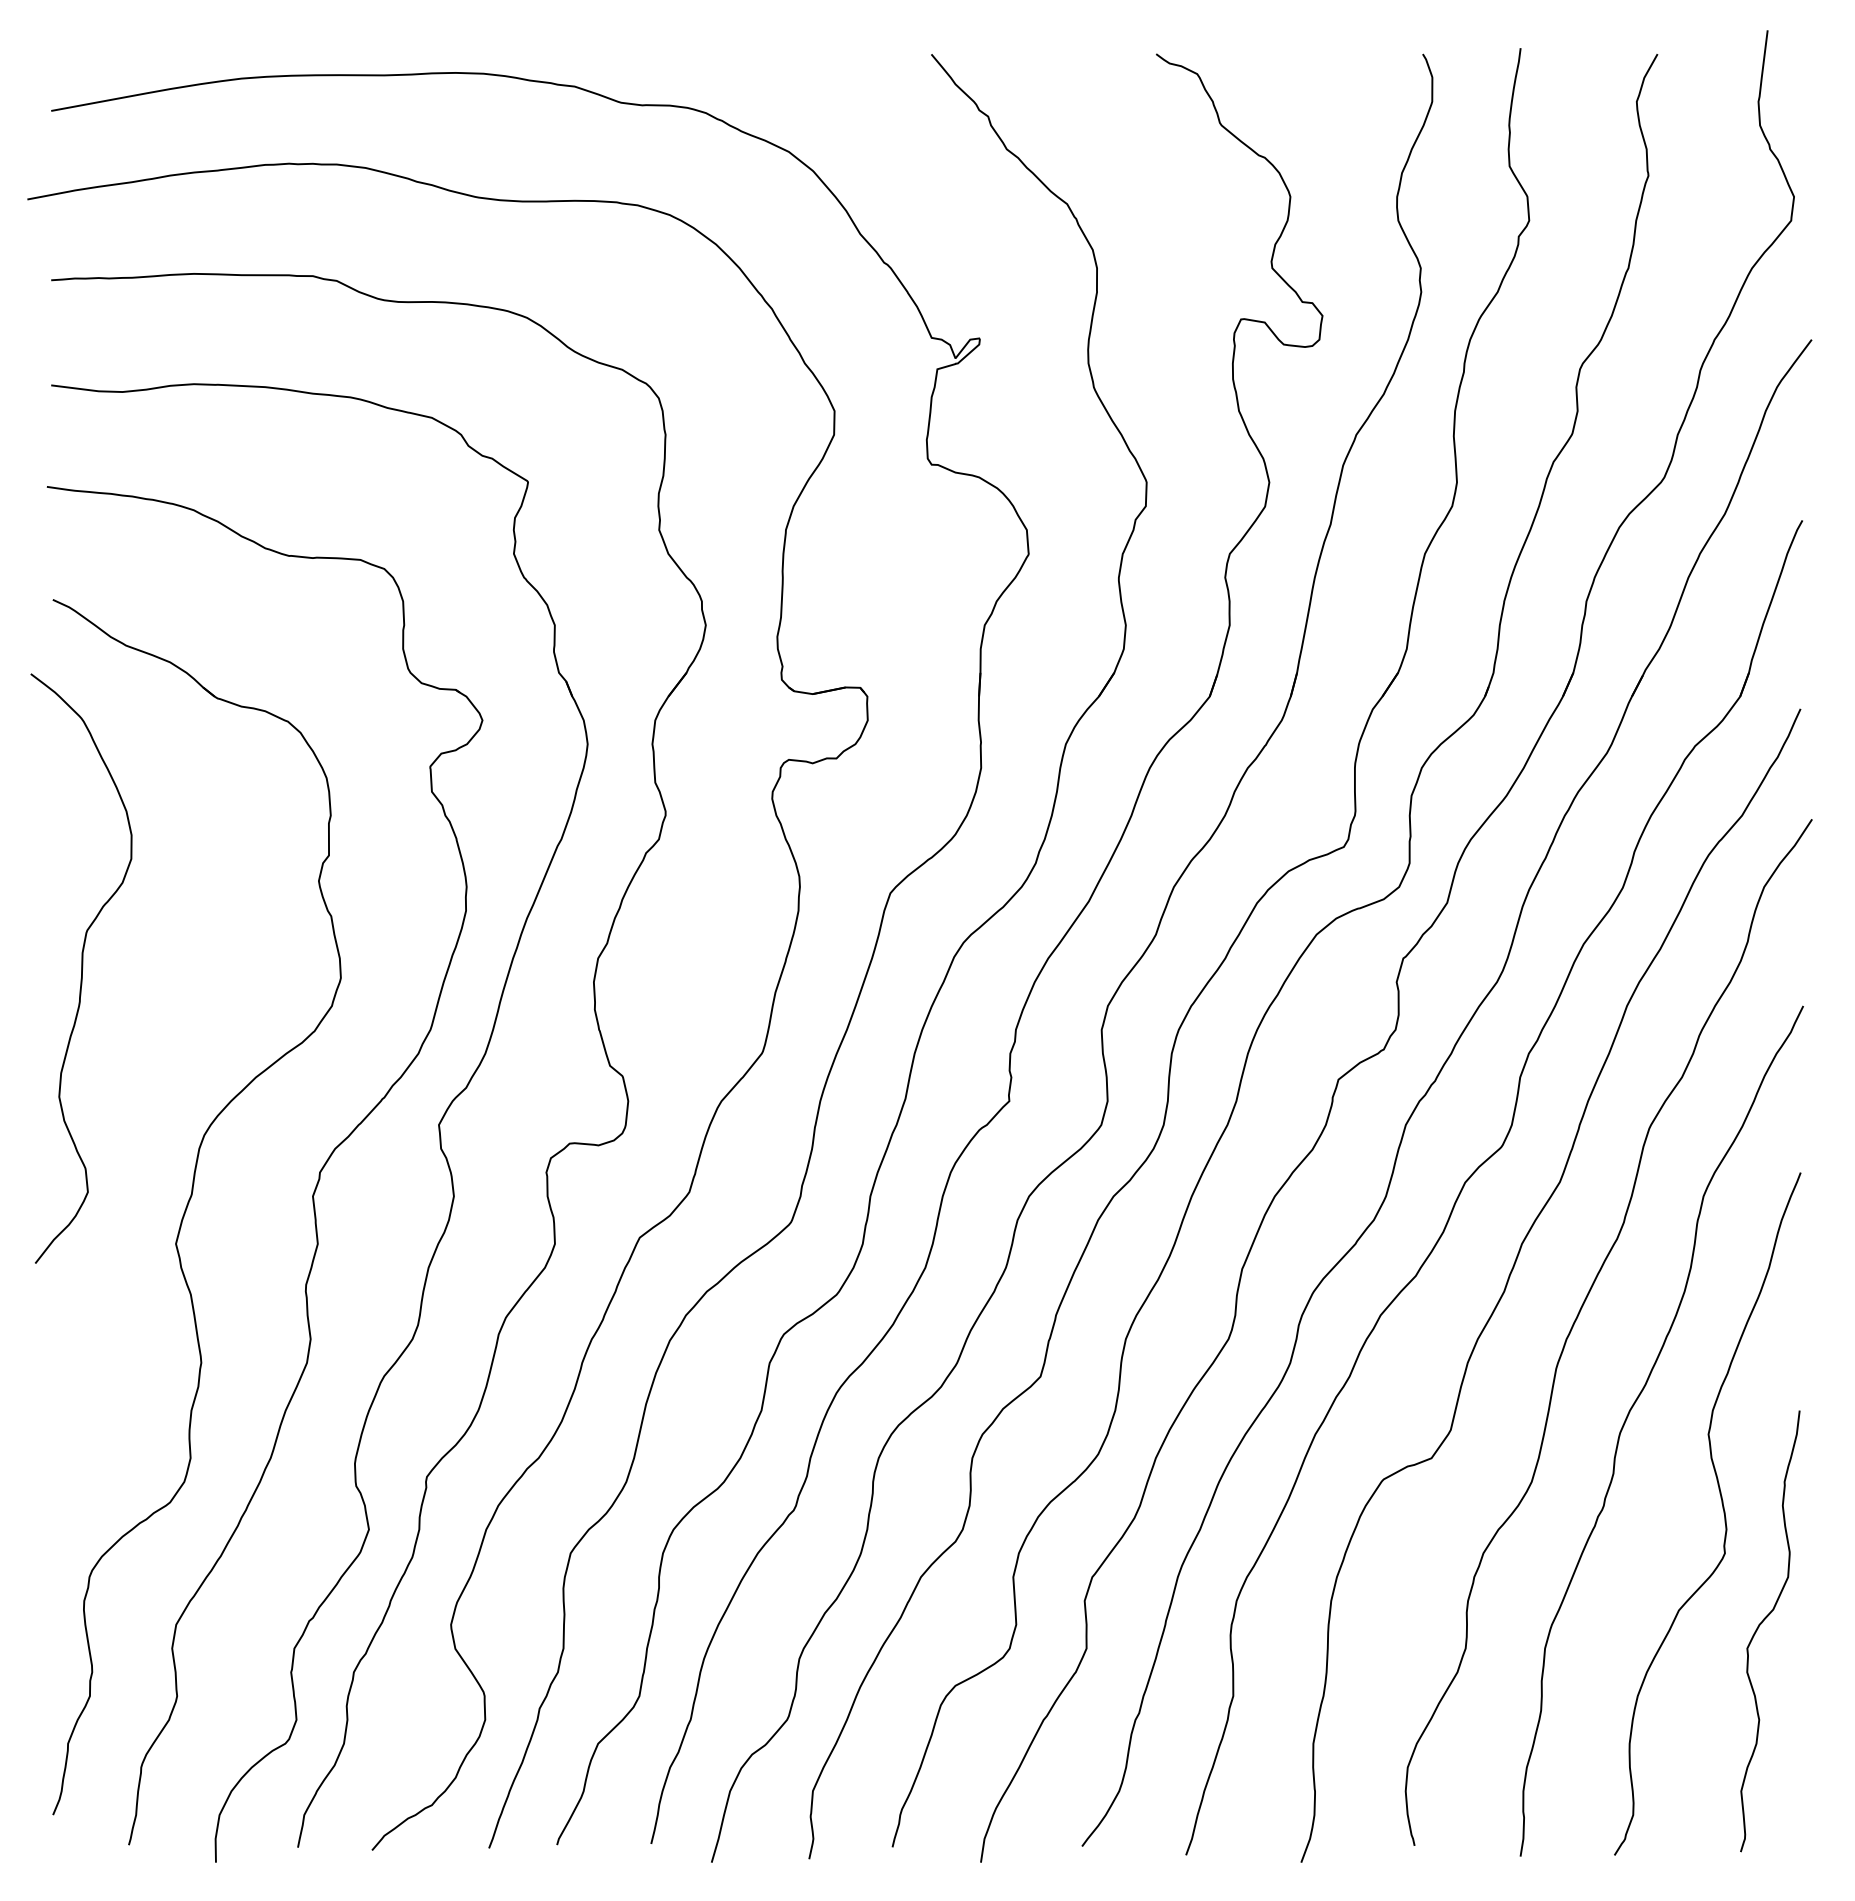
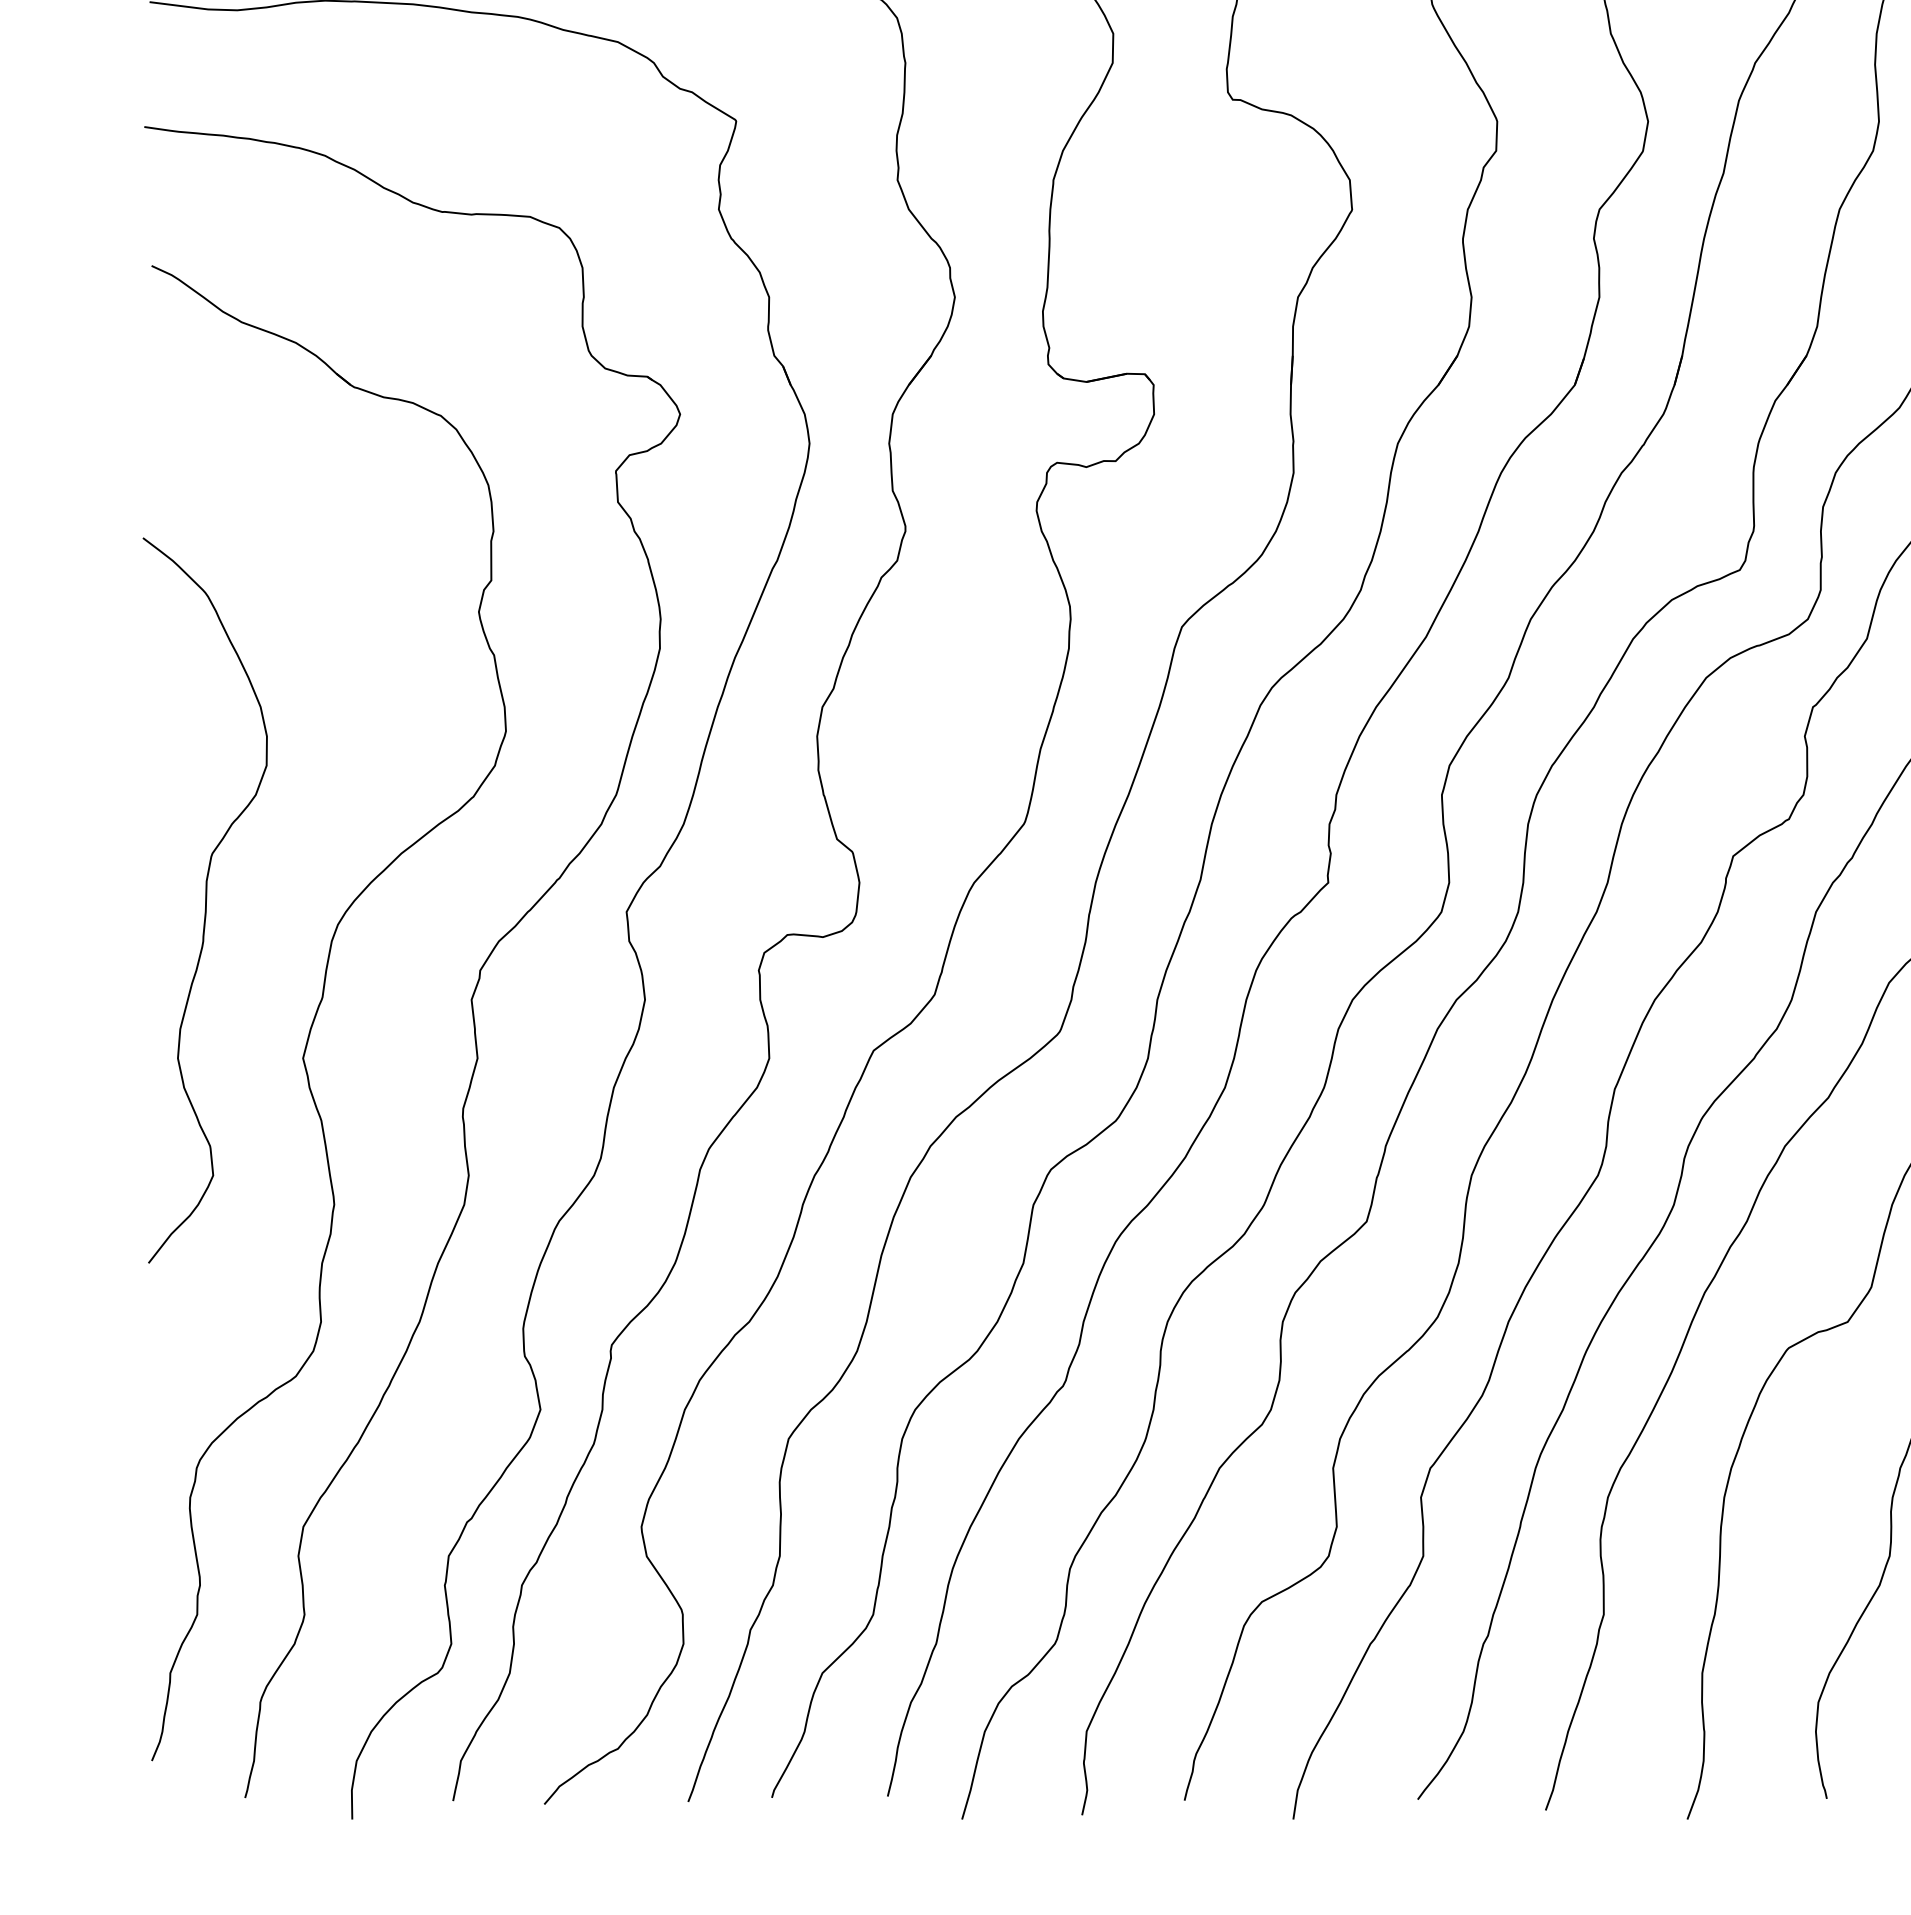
curve: (81, 968) -> (205, 900), moved

